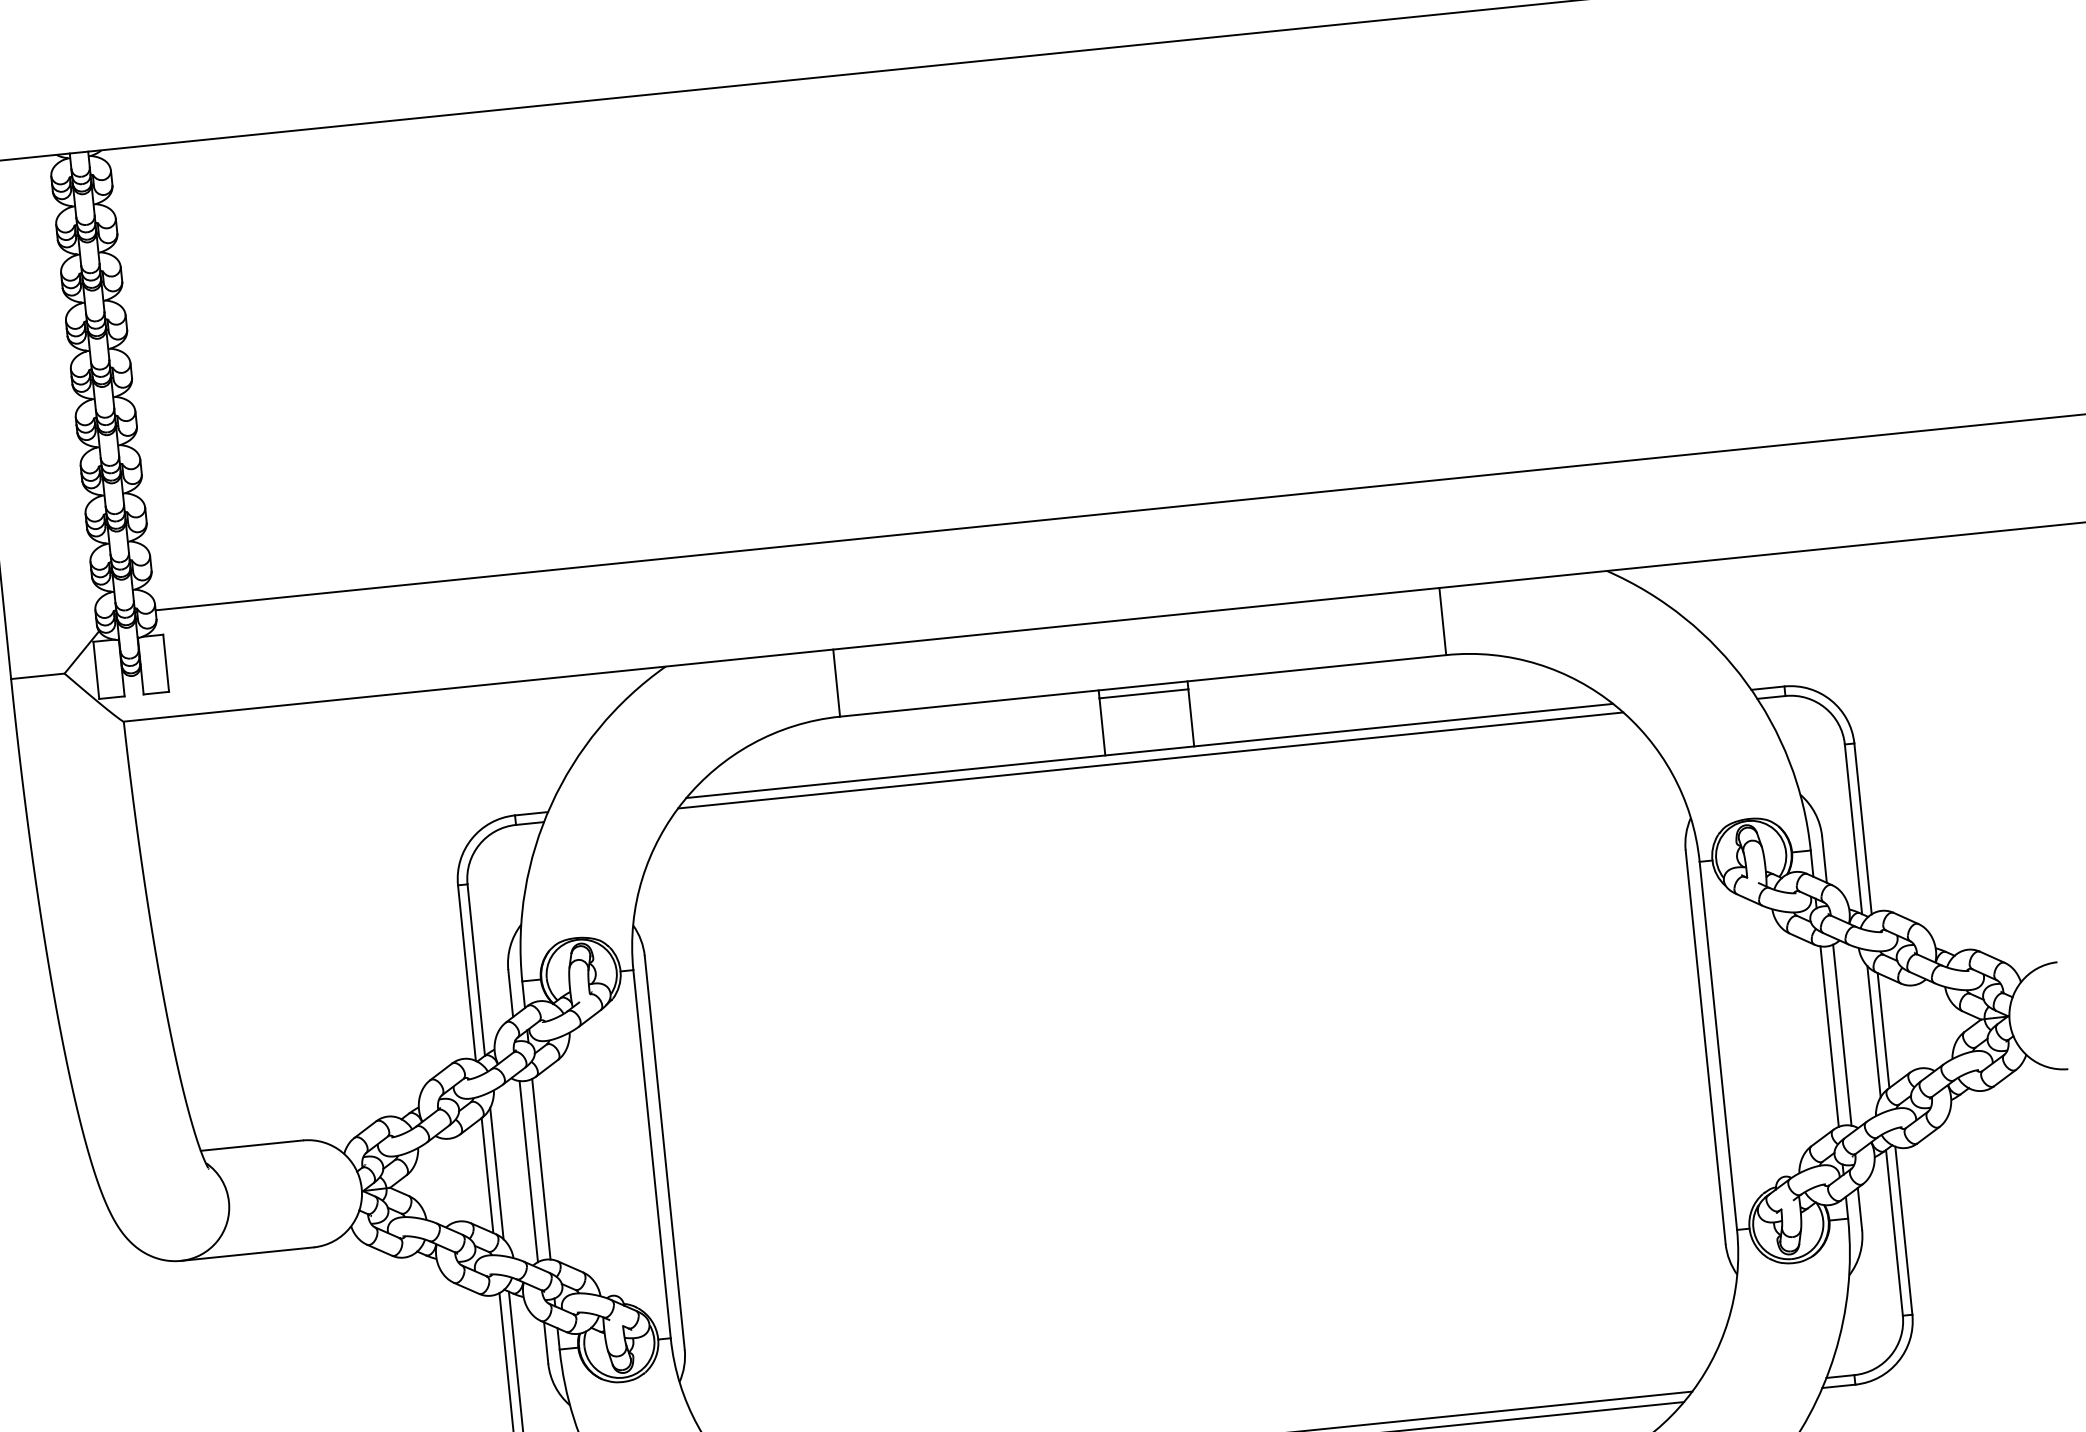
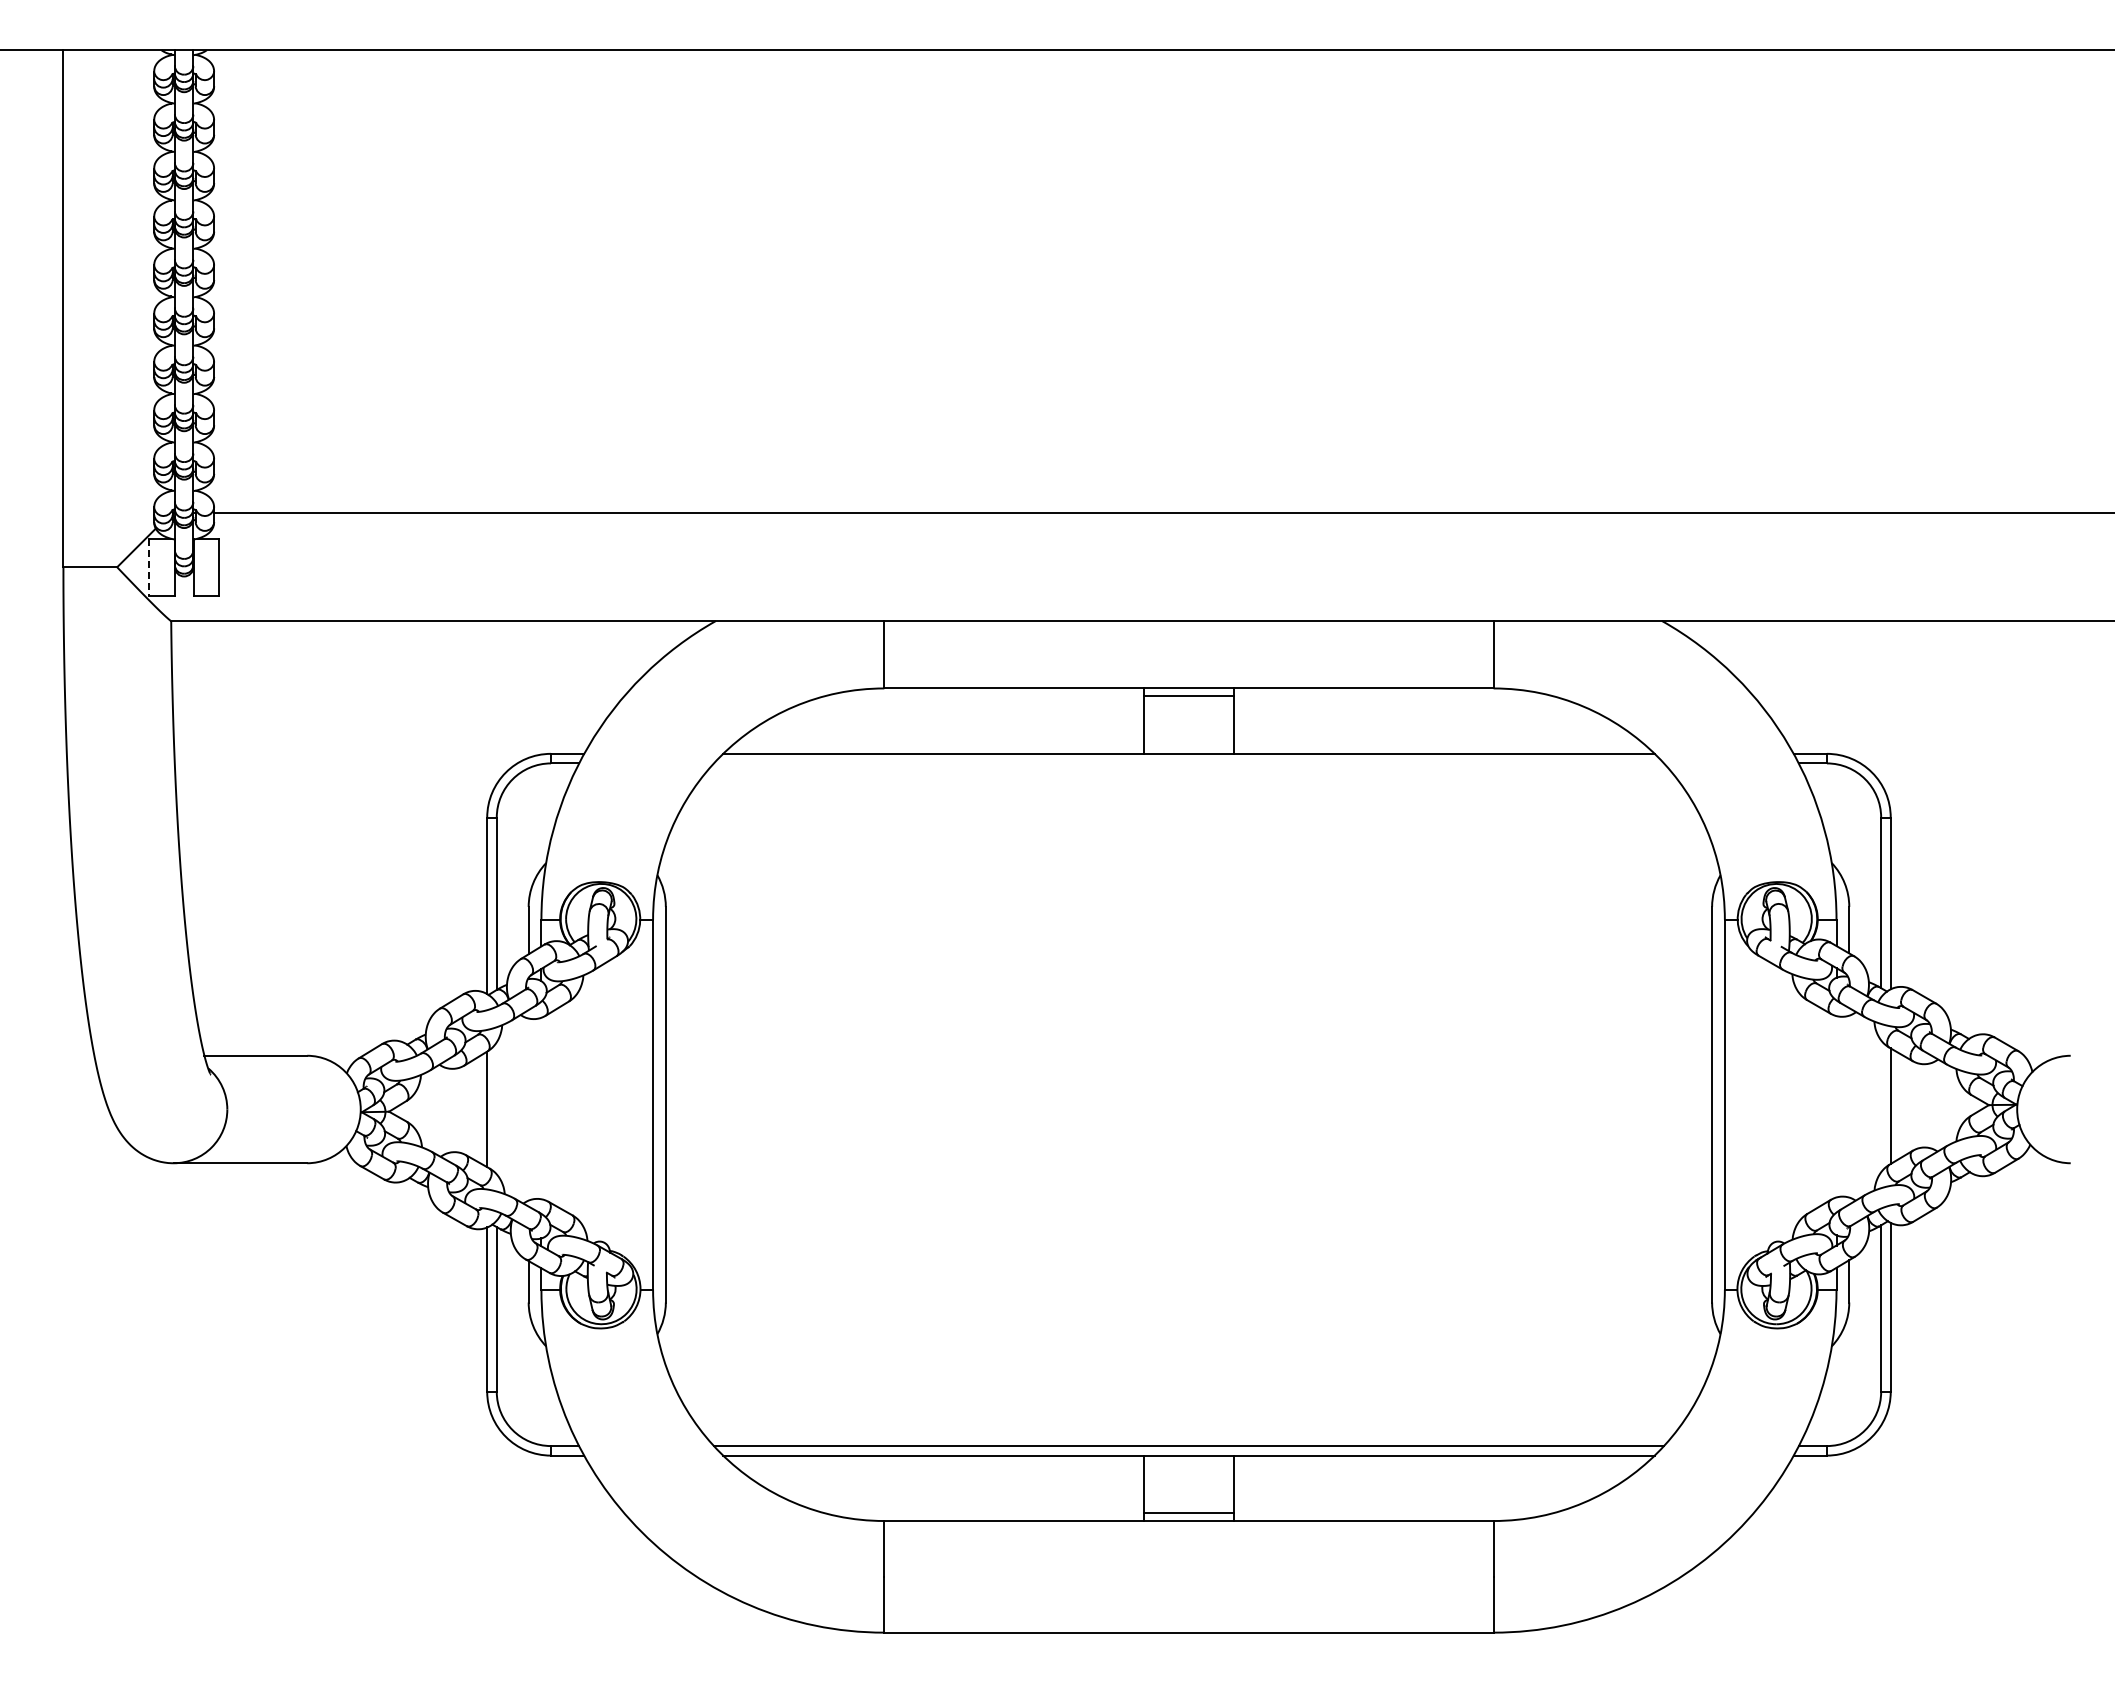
line: (96, 670) -> (149, 567), solid -> dashed
line: (1150, 760) -> (1188, 763), removed
line: (1874, 1031) -> (1881, 1106), removed
line: (1842, 1035) -> (1849, 1106), removed
line: (1829, 1036) -> (1836, 1106), removed
line: (541, 1169) -> (541, 1108), removed
line: (528, 1171) -> (528, 1109), removed
line: (496, 1173) -> (496, 1108), removed

